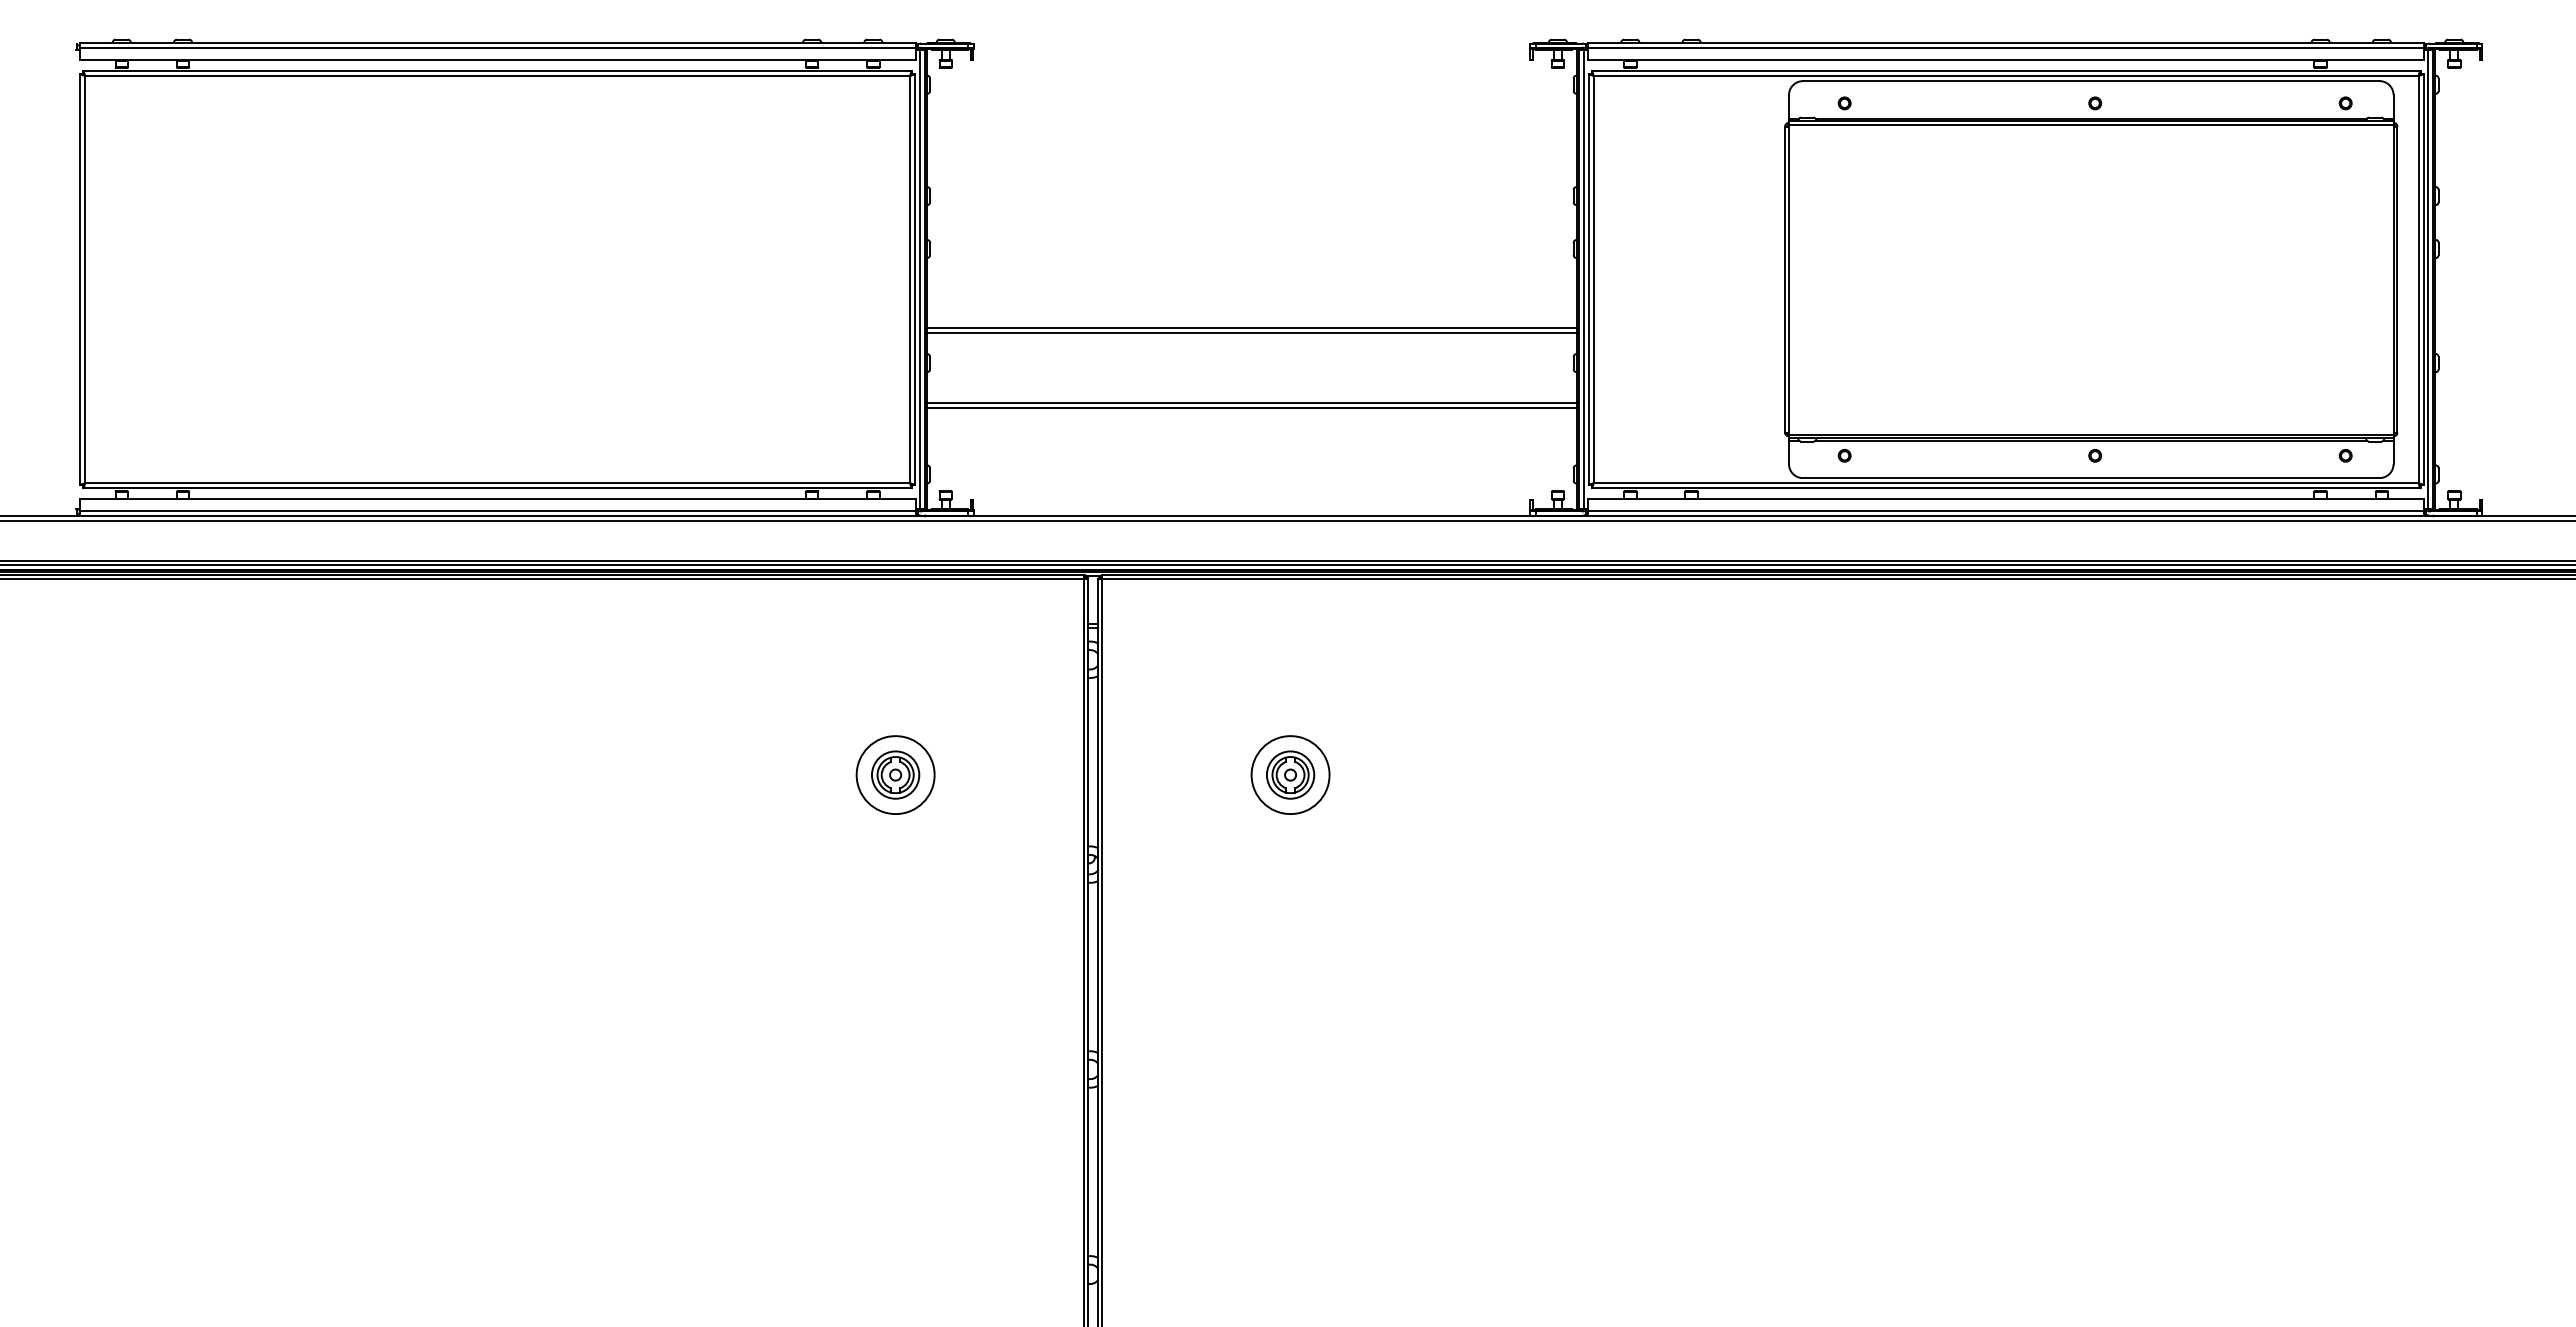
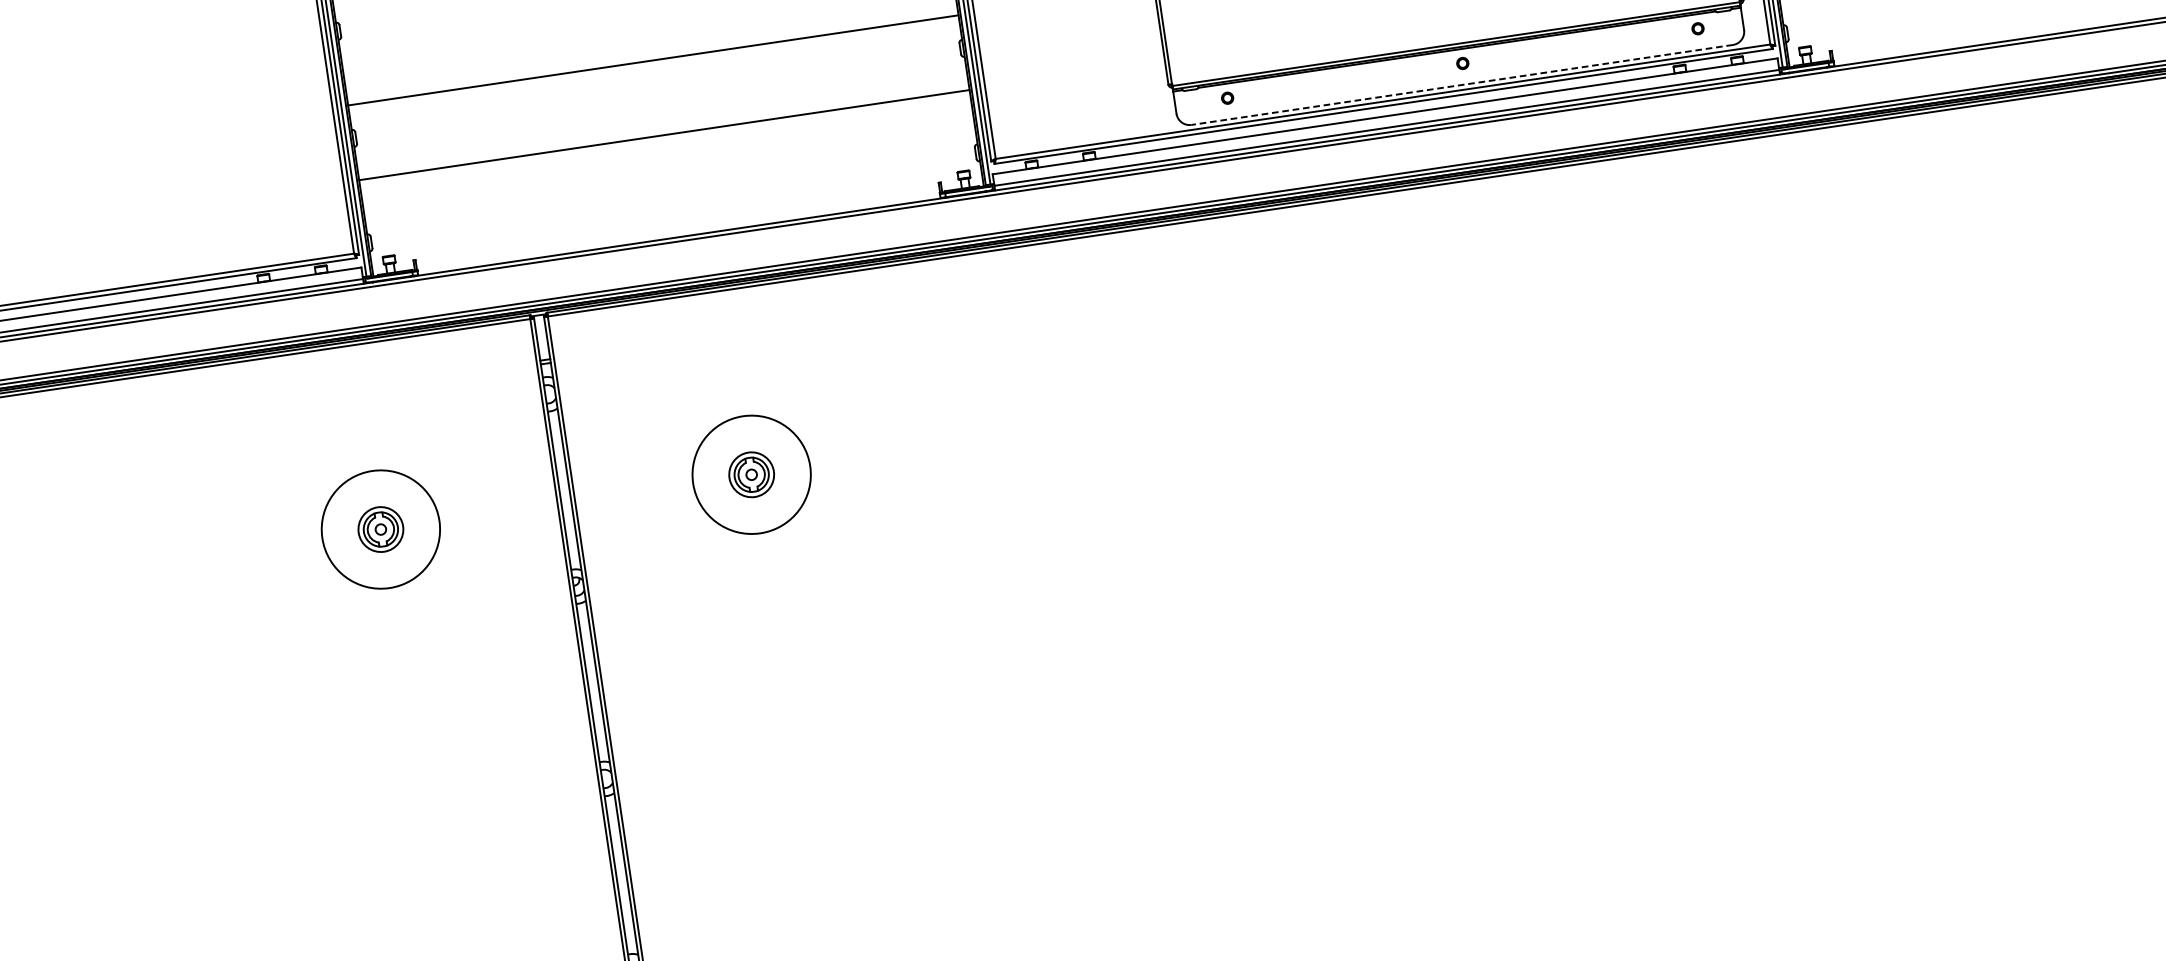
line: (1251, 332) -> (653, 64), removed
line: (1251, 402) -> (663, 130), removed
line: (2090, 478) -> (1461, 85), solid -> dashed
circle: (895, 775) -> (380, 529), size x1.6
circle: (1290, 775) -> (751, 475), size x1.6

